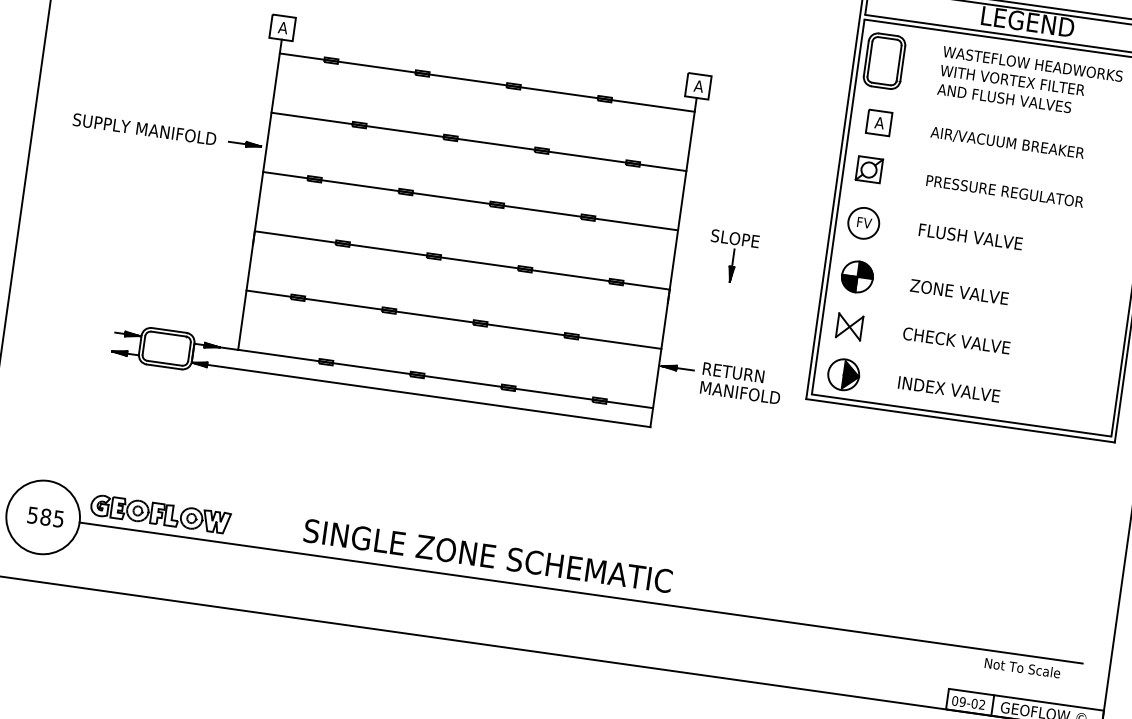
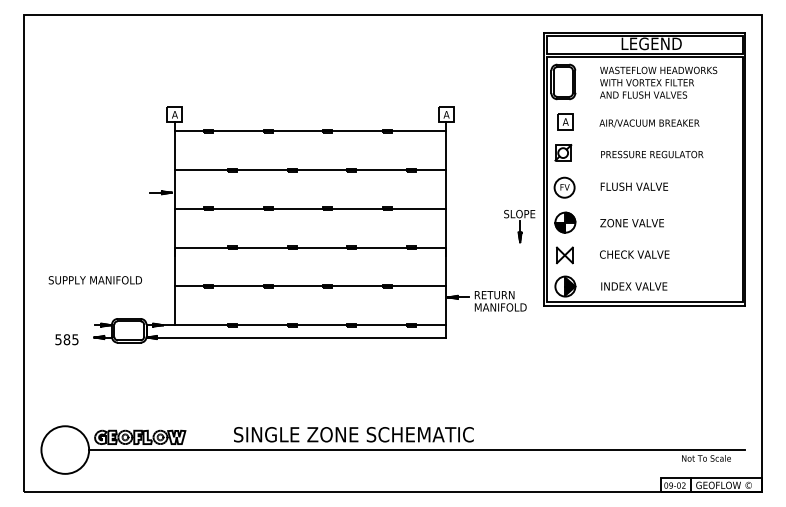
text: (143, 129) -> (94, 280), moved
part: (732, 257) -> (519, 226), moved
text: (45, 516) -> (66, 339), moved

